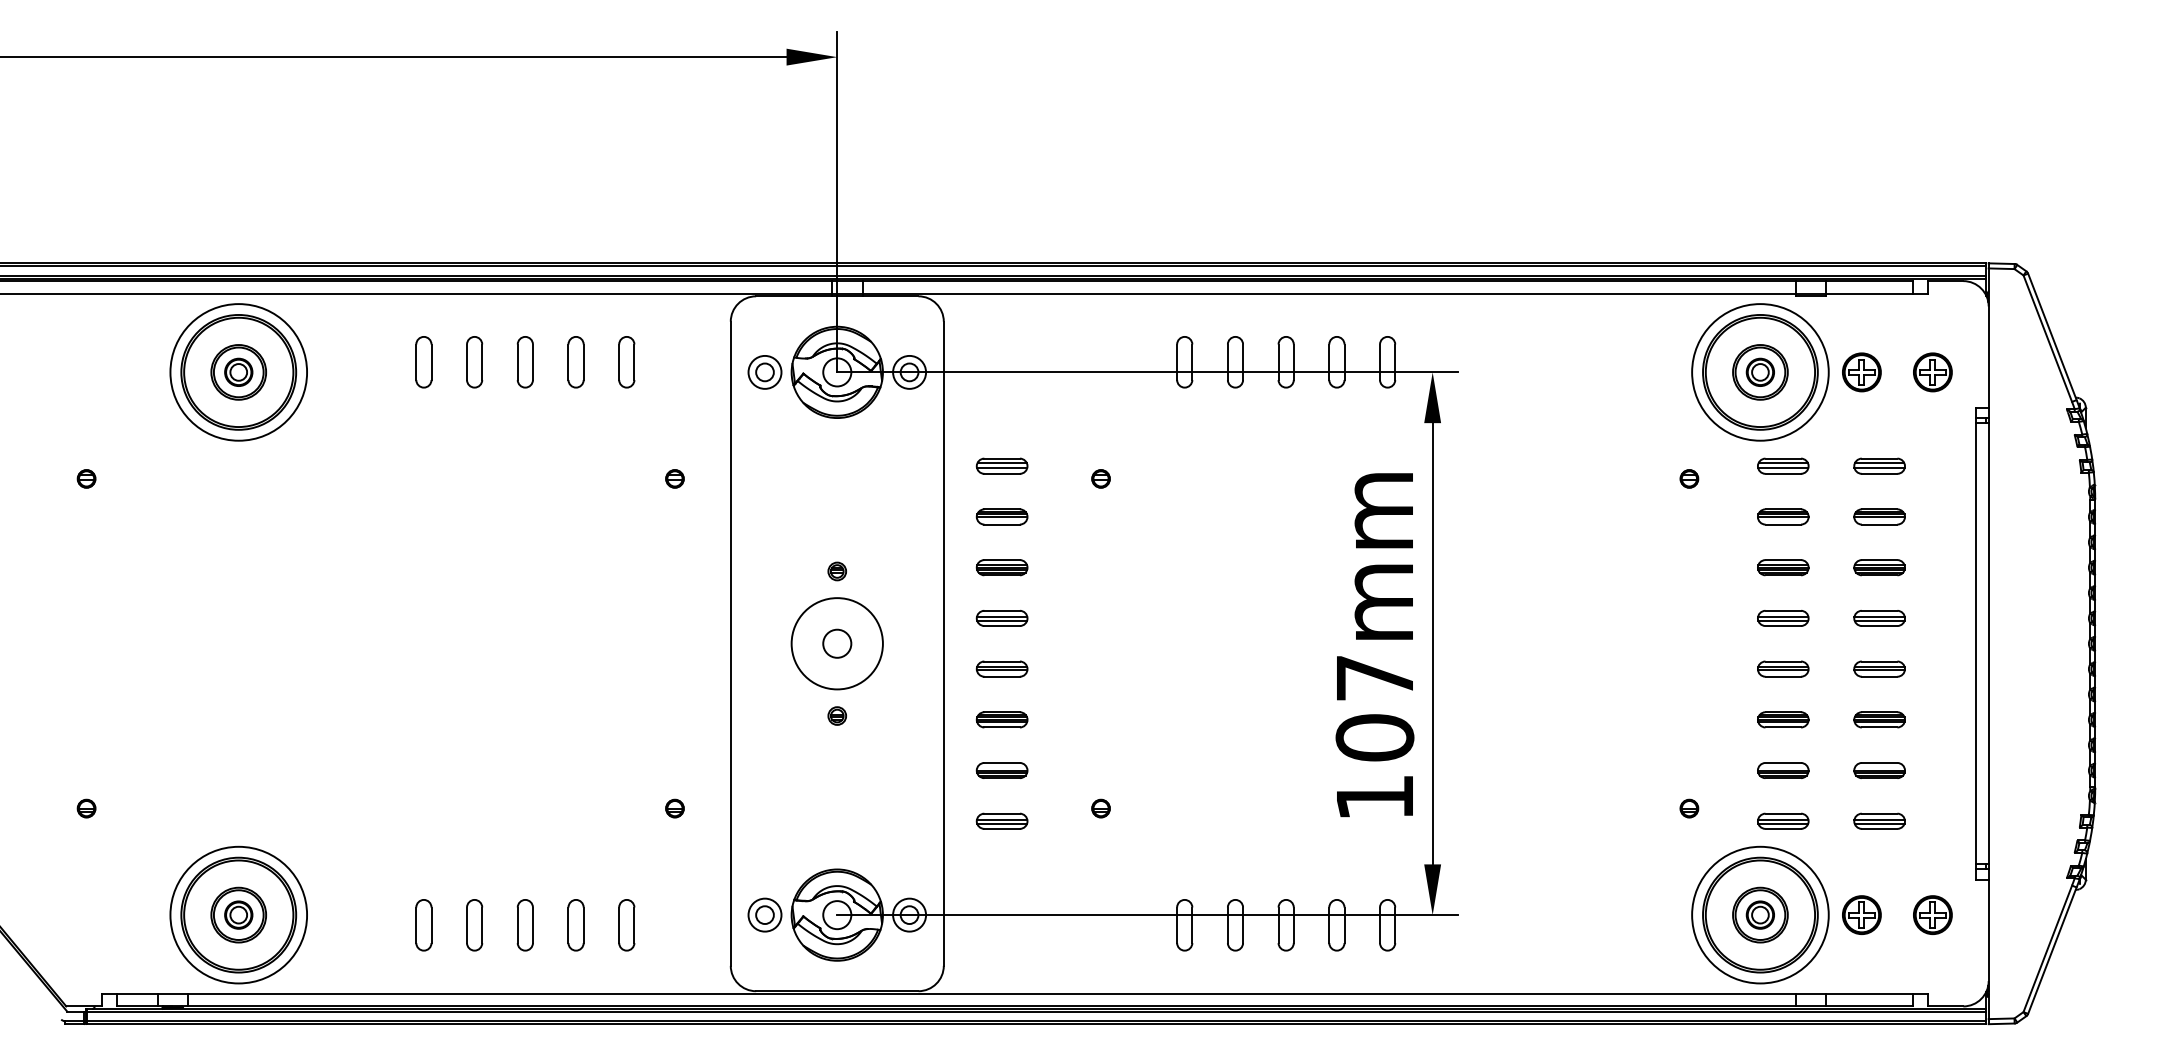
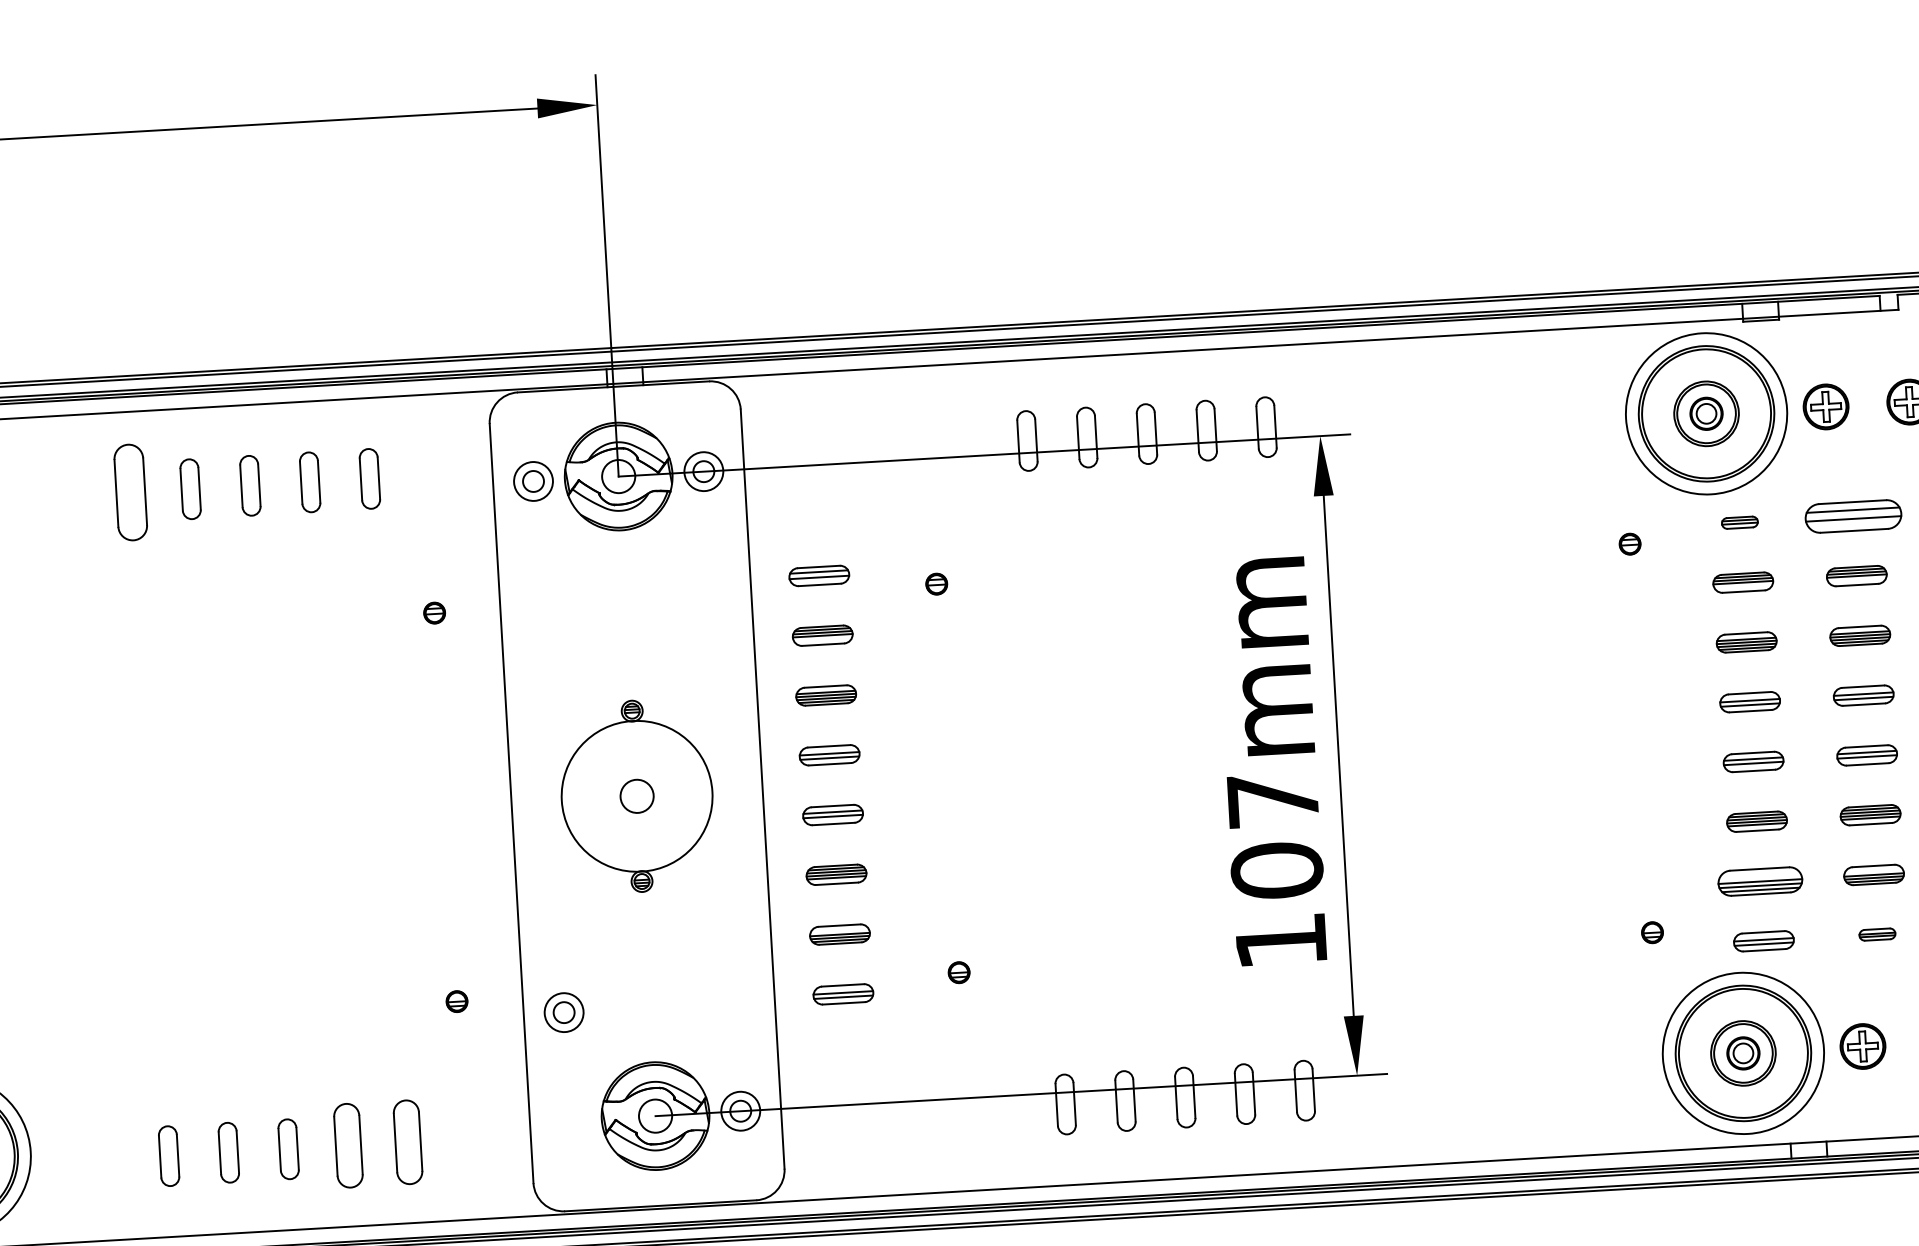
part: (423, 362) -> (130, 493), size x1.6
part: (1783, 465) -> (1740, 521), size x0.6
part: (1879, 465) -> (1853, 515), size x1.6
circle: (836, 643) -> (636, 796), size x1.4
part: (1783, 770) -> (1760, 881), size x1.4
part: (1879, 820) -> (1877, 933), size x0.6
part: (764, 914) -> (563, 1011), moved
part: (575, 925) -> (347, 1146), size x1.4
part: (626, 925) -> (407, 1142), size x1.4

